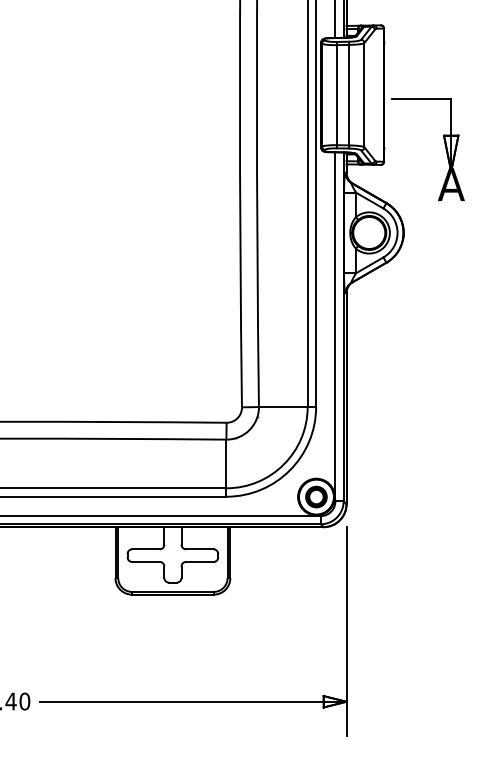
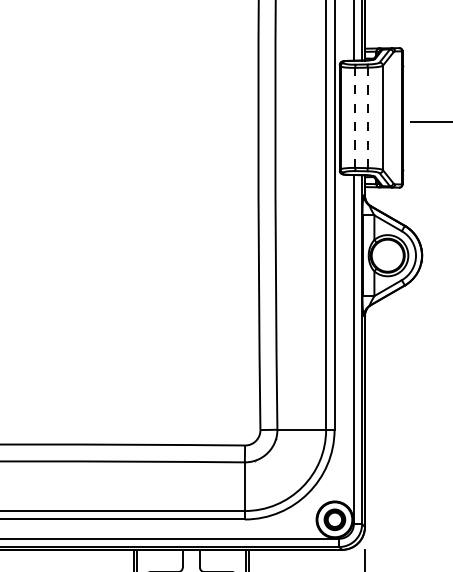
line: (336, 94) -> (354, 117), solid -> dashed
line: (349, 94) -> (367, 117), solid -> dashed

